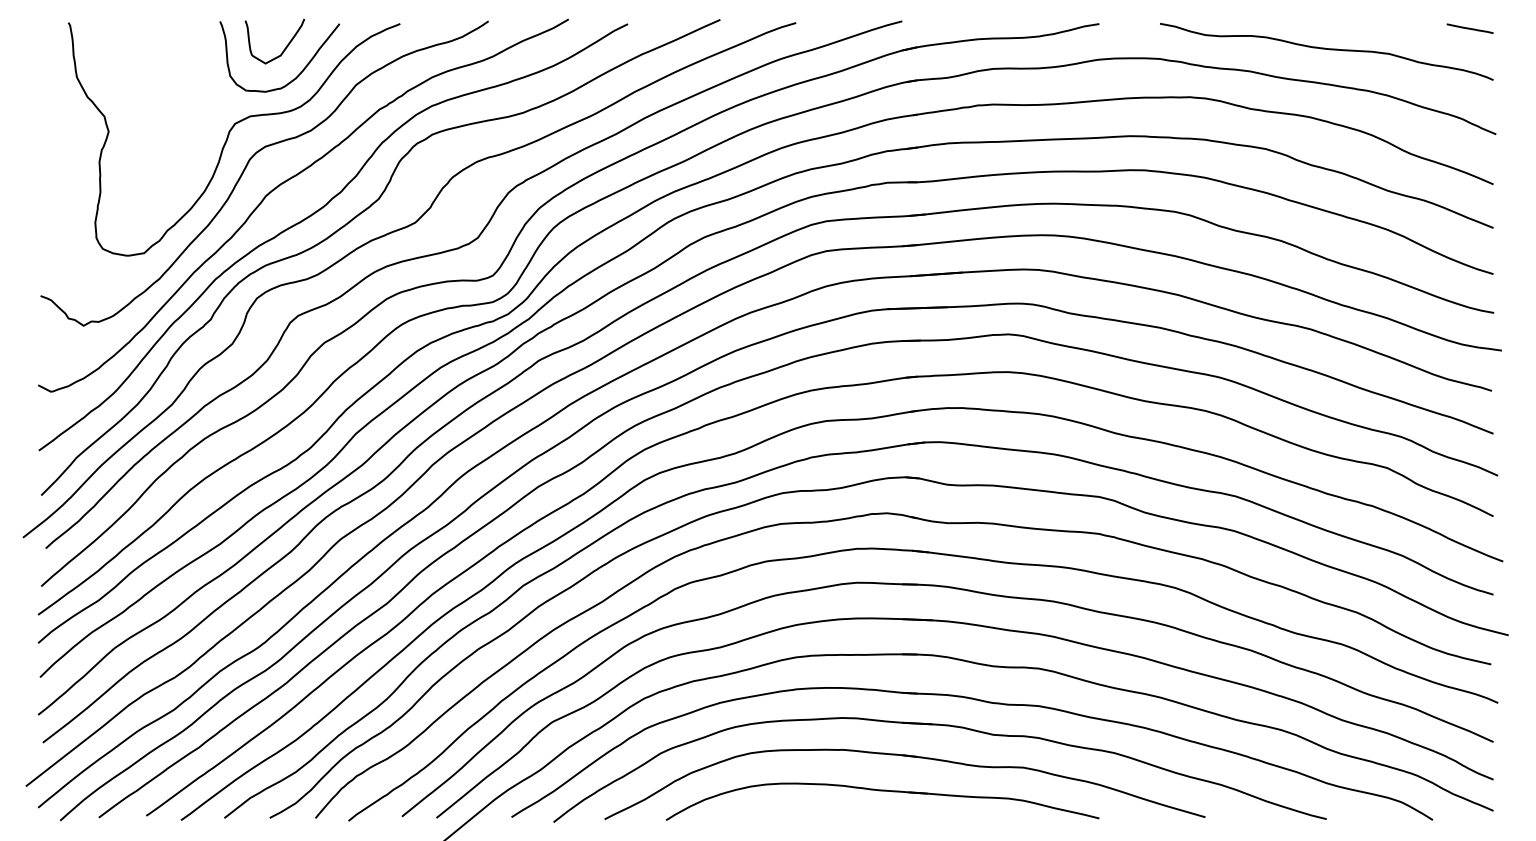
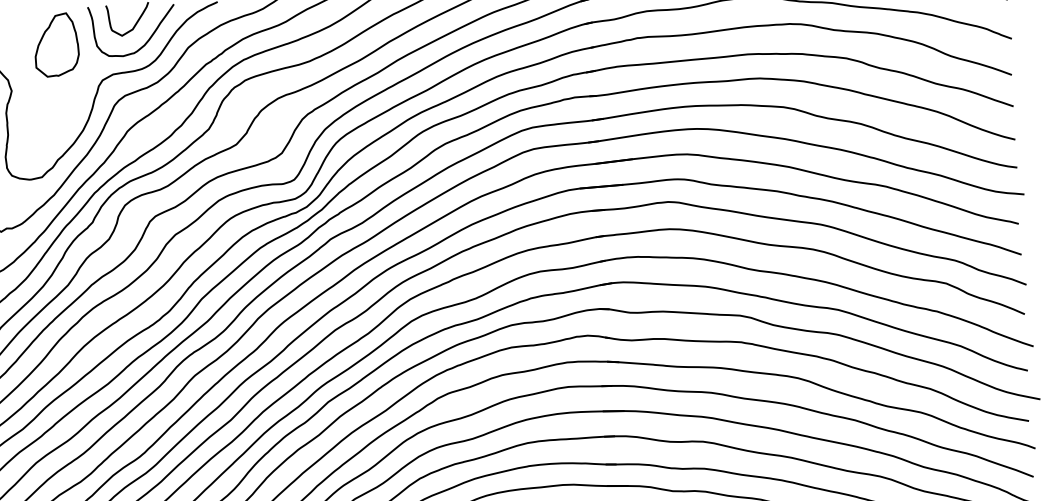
part: (174, 71) -> (56, 45), added

